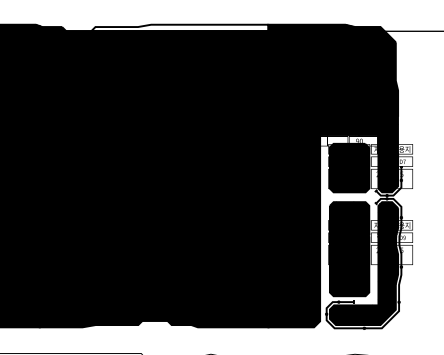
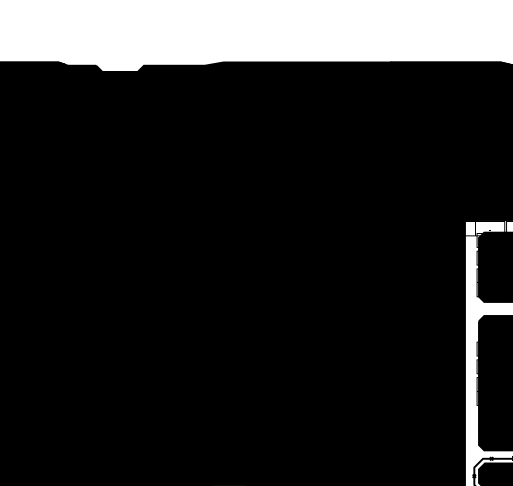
fill: (179, 27) -> (264, 66), added

